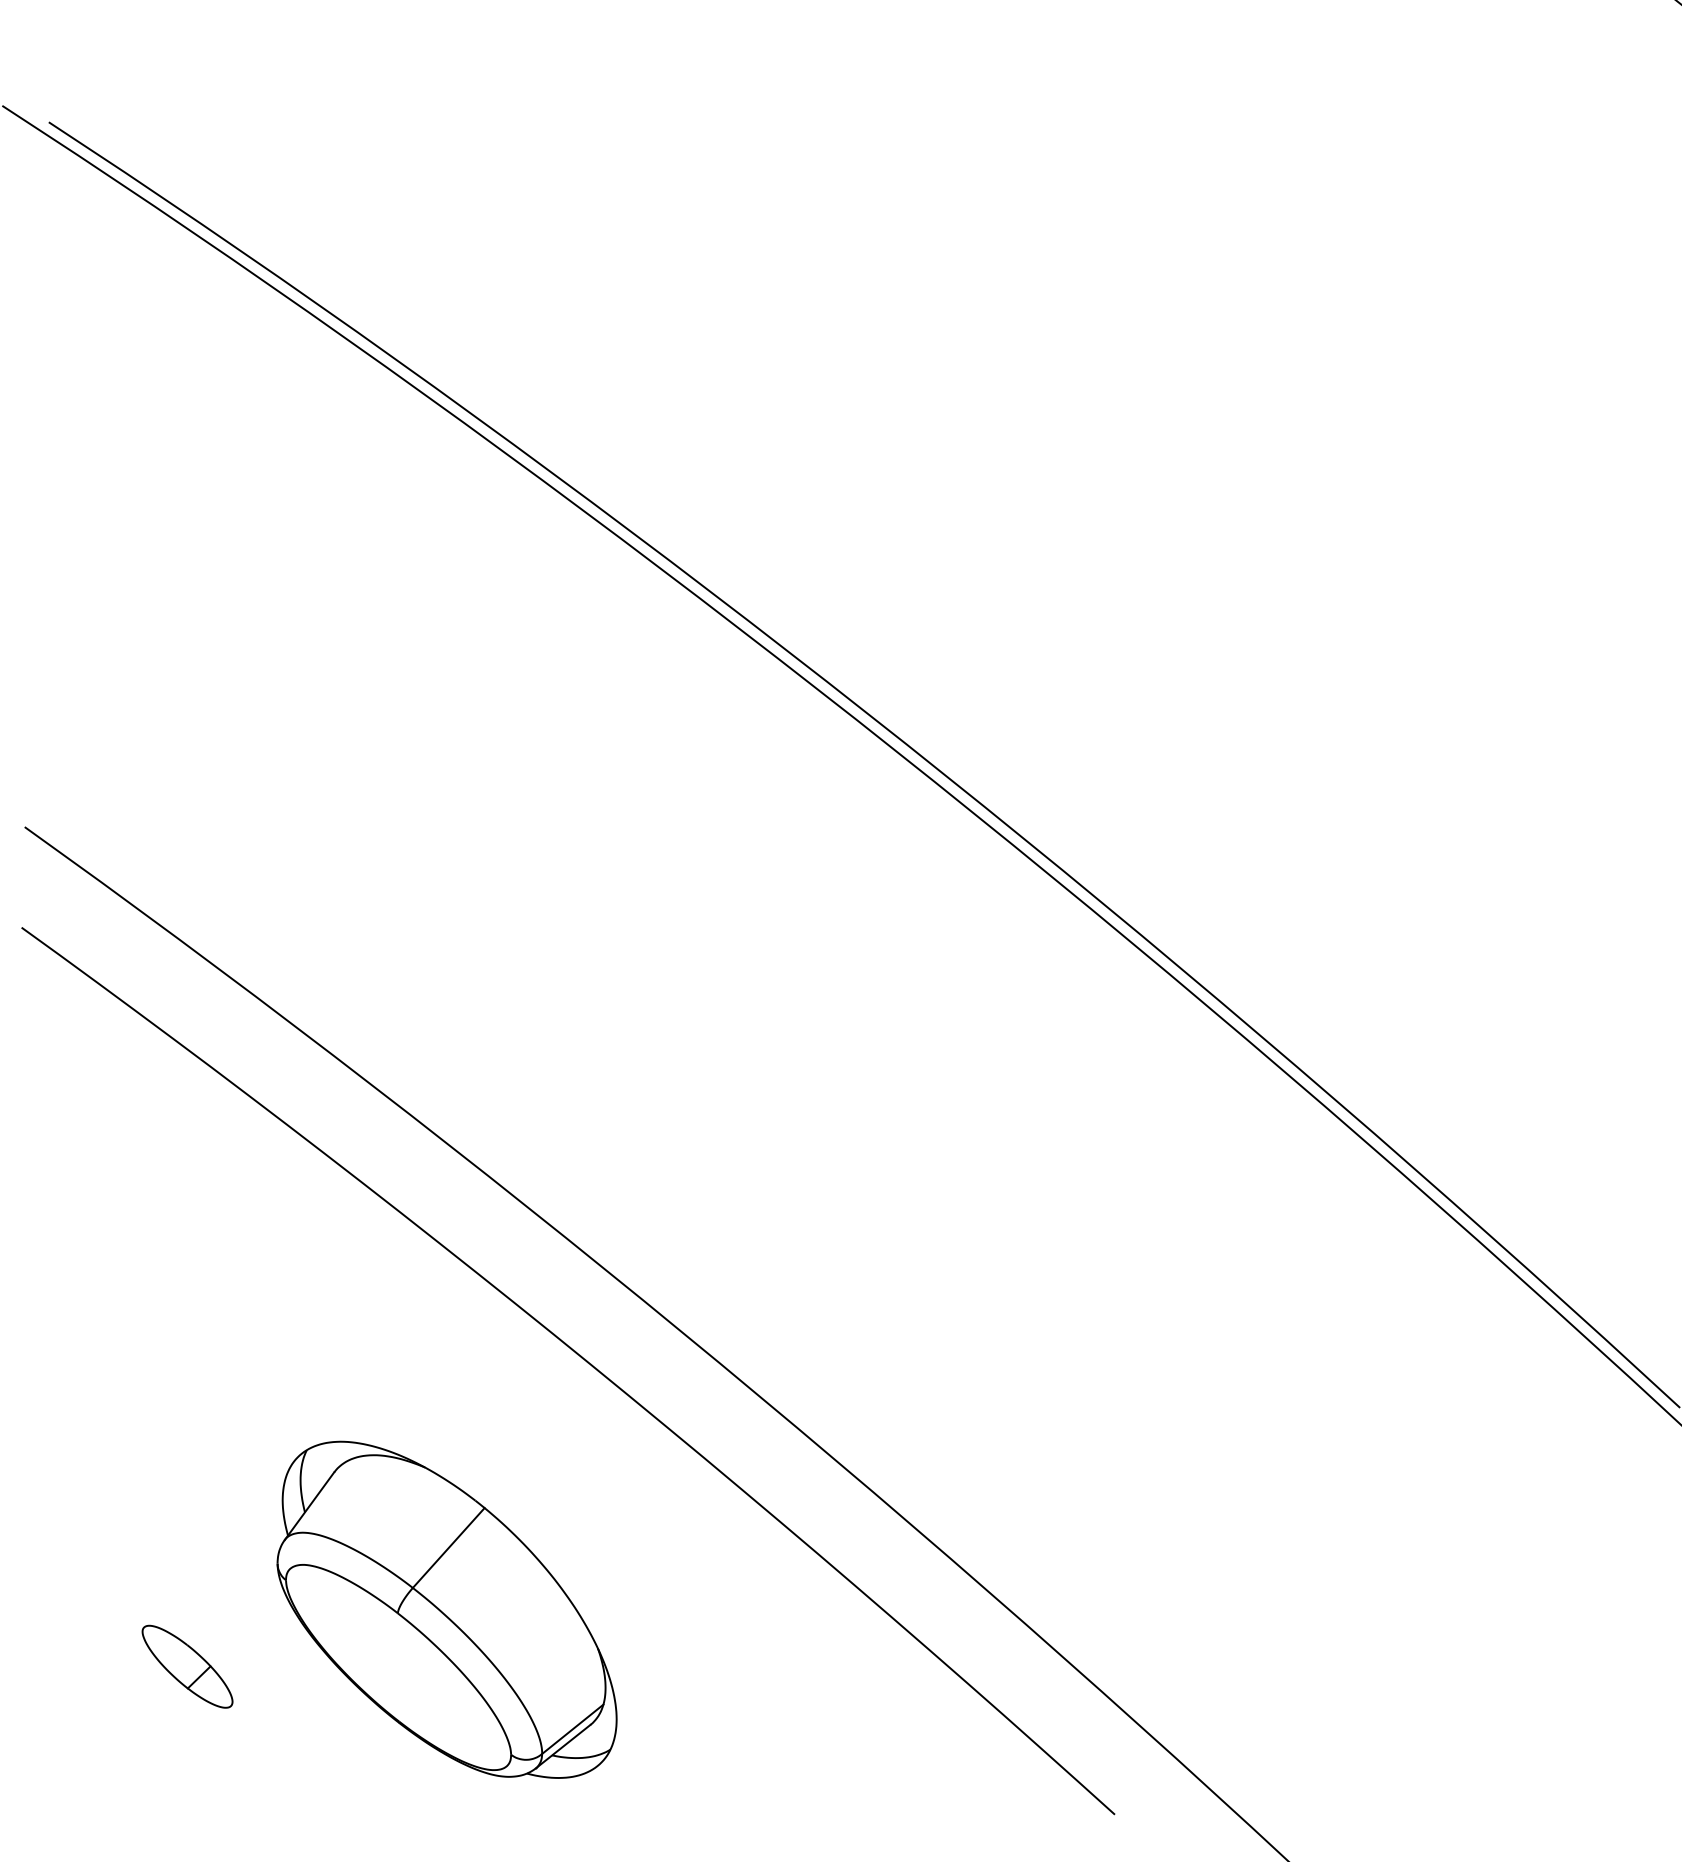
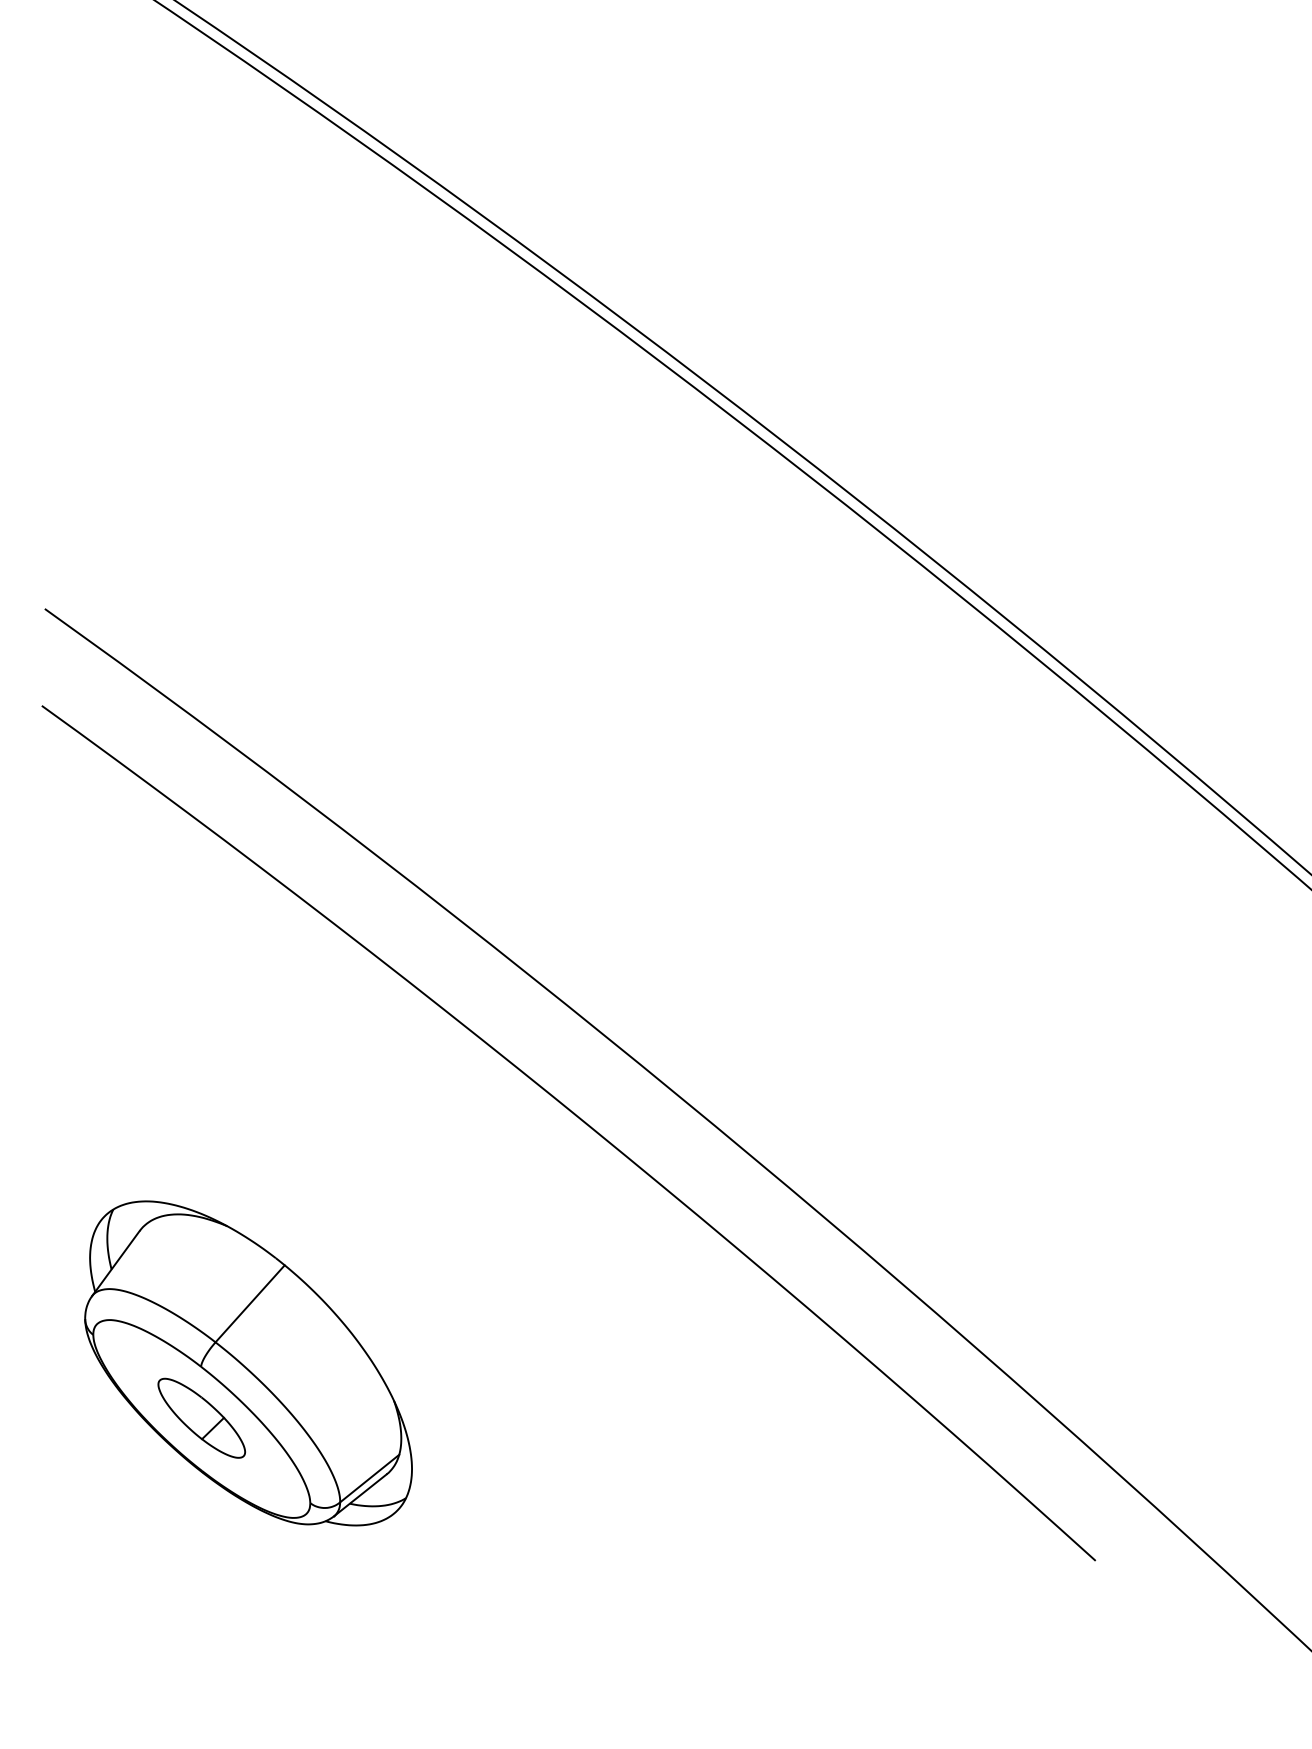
part: (446, 1609) -> (247, 1363), moved

